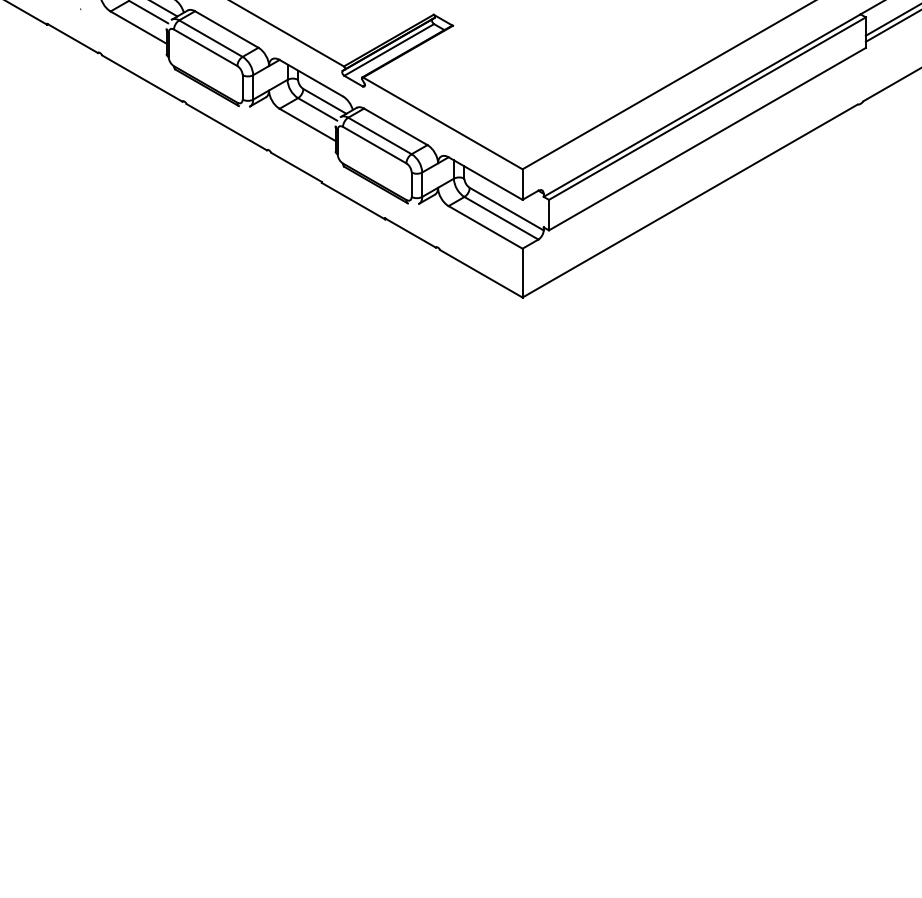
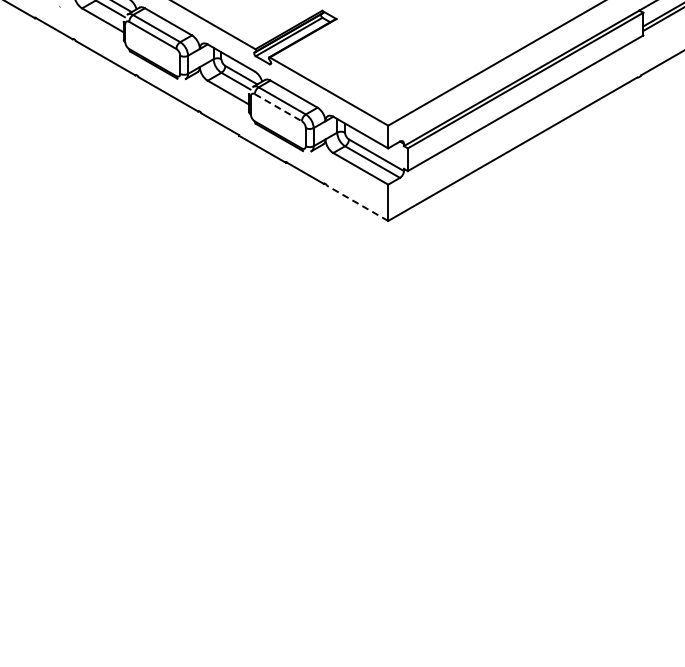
line: (374, 144) -> (278, 107), solid -> dashed
line: (481, 274) -> (357, 203), solid -> dashed

